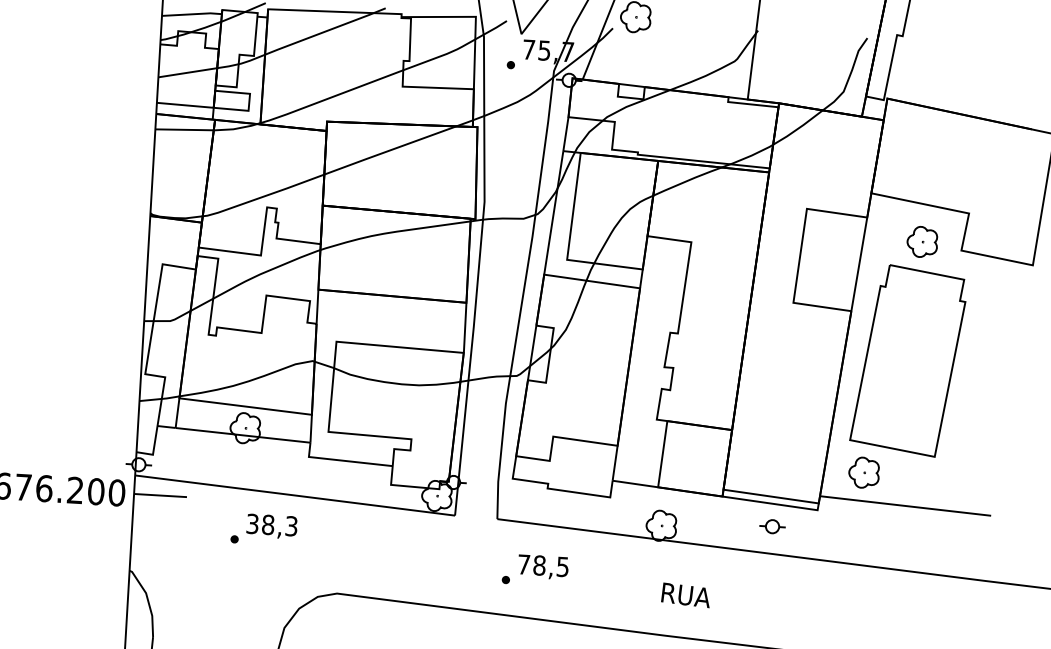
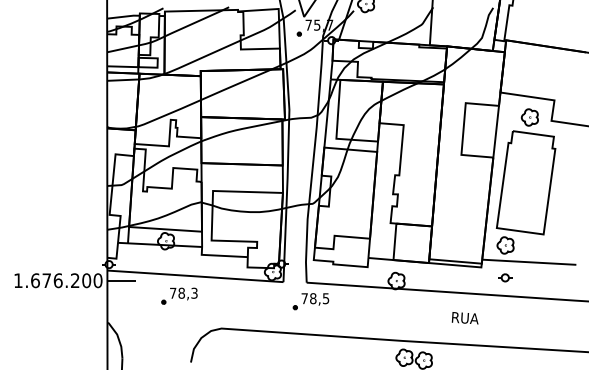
text: (253, 522) -> (173, 292), 38,3 -> 78,3
part: (772, 526) -> (505, 277), moved
part: (534, 570) -> (310, 301), moved
text: (684, 595) -> (464, 318), moved

